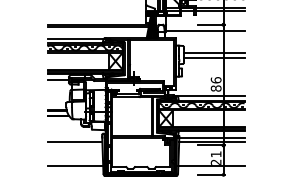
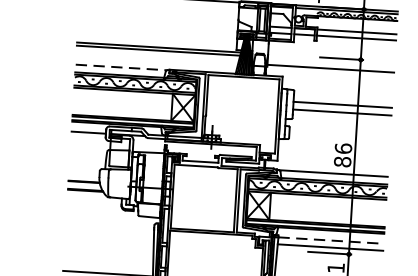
line: (76, 38) -> (122, 67), solid -> dashed
line: (211, 137) -> (330, 240), solid -> dashed
line: (74, 141) -> (109, 233), removed

